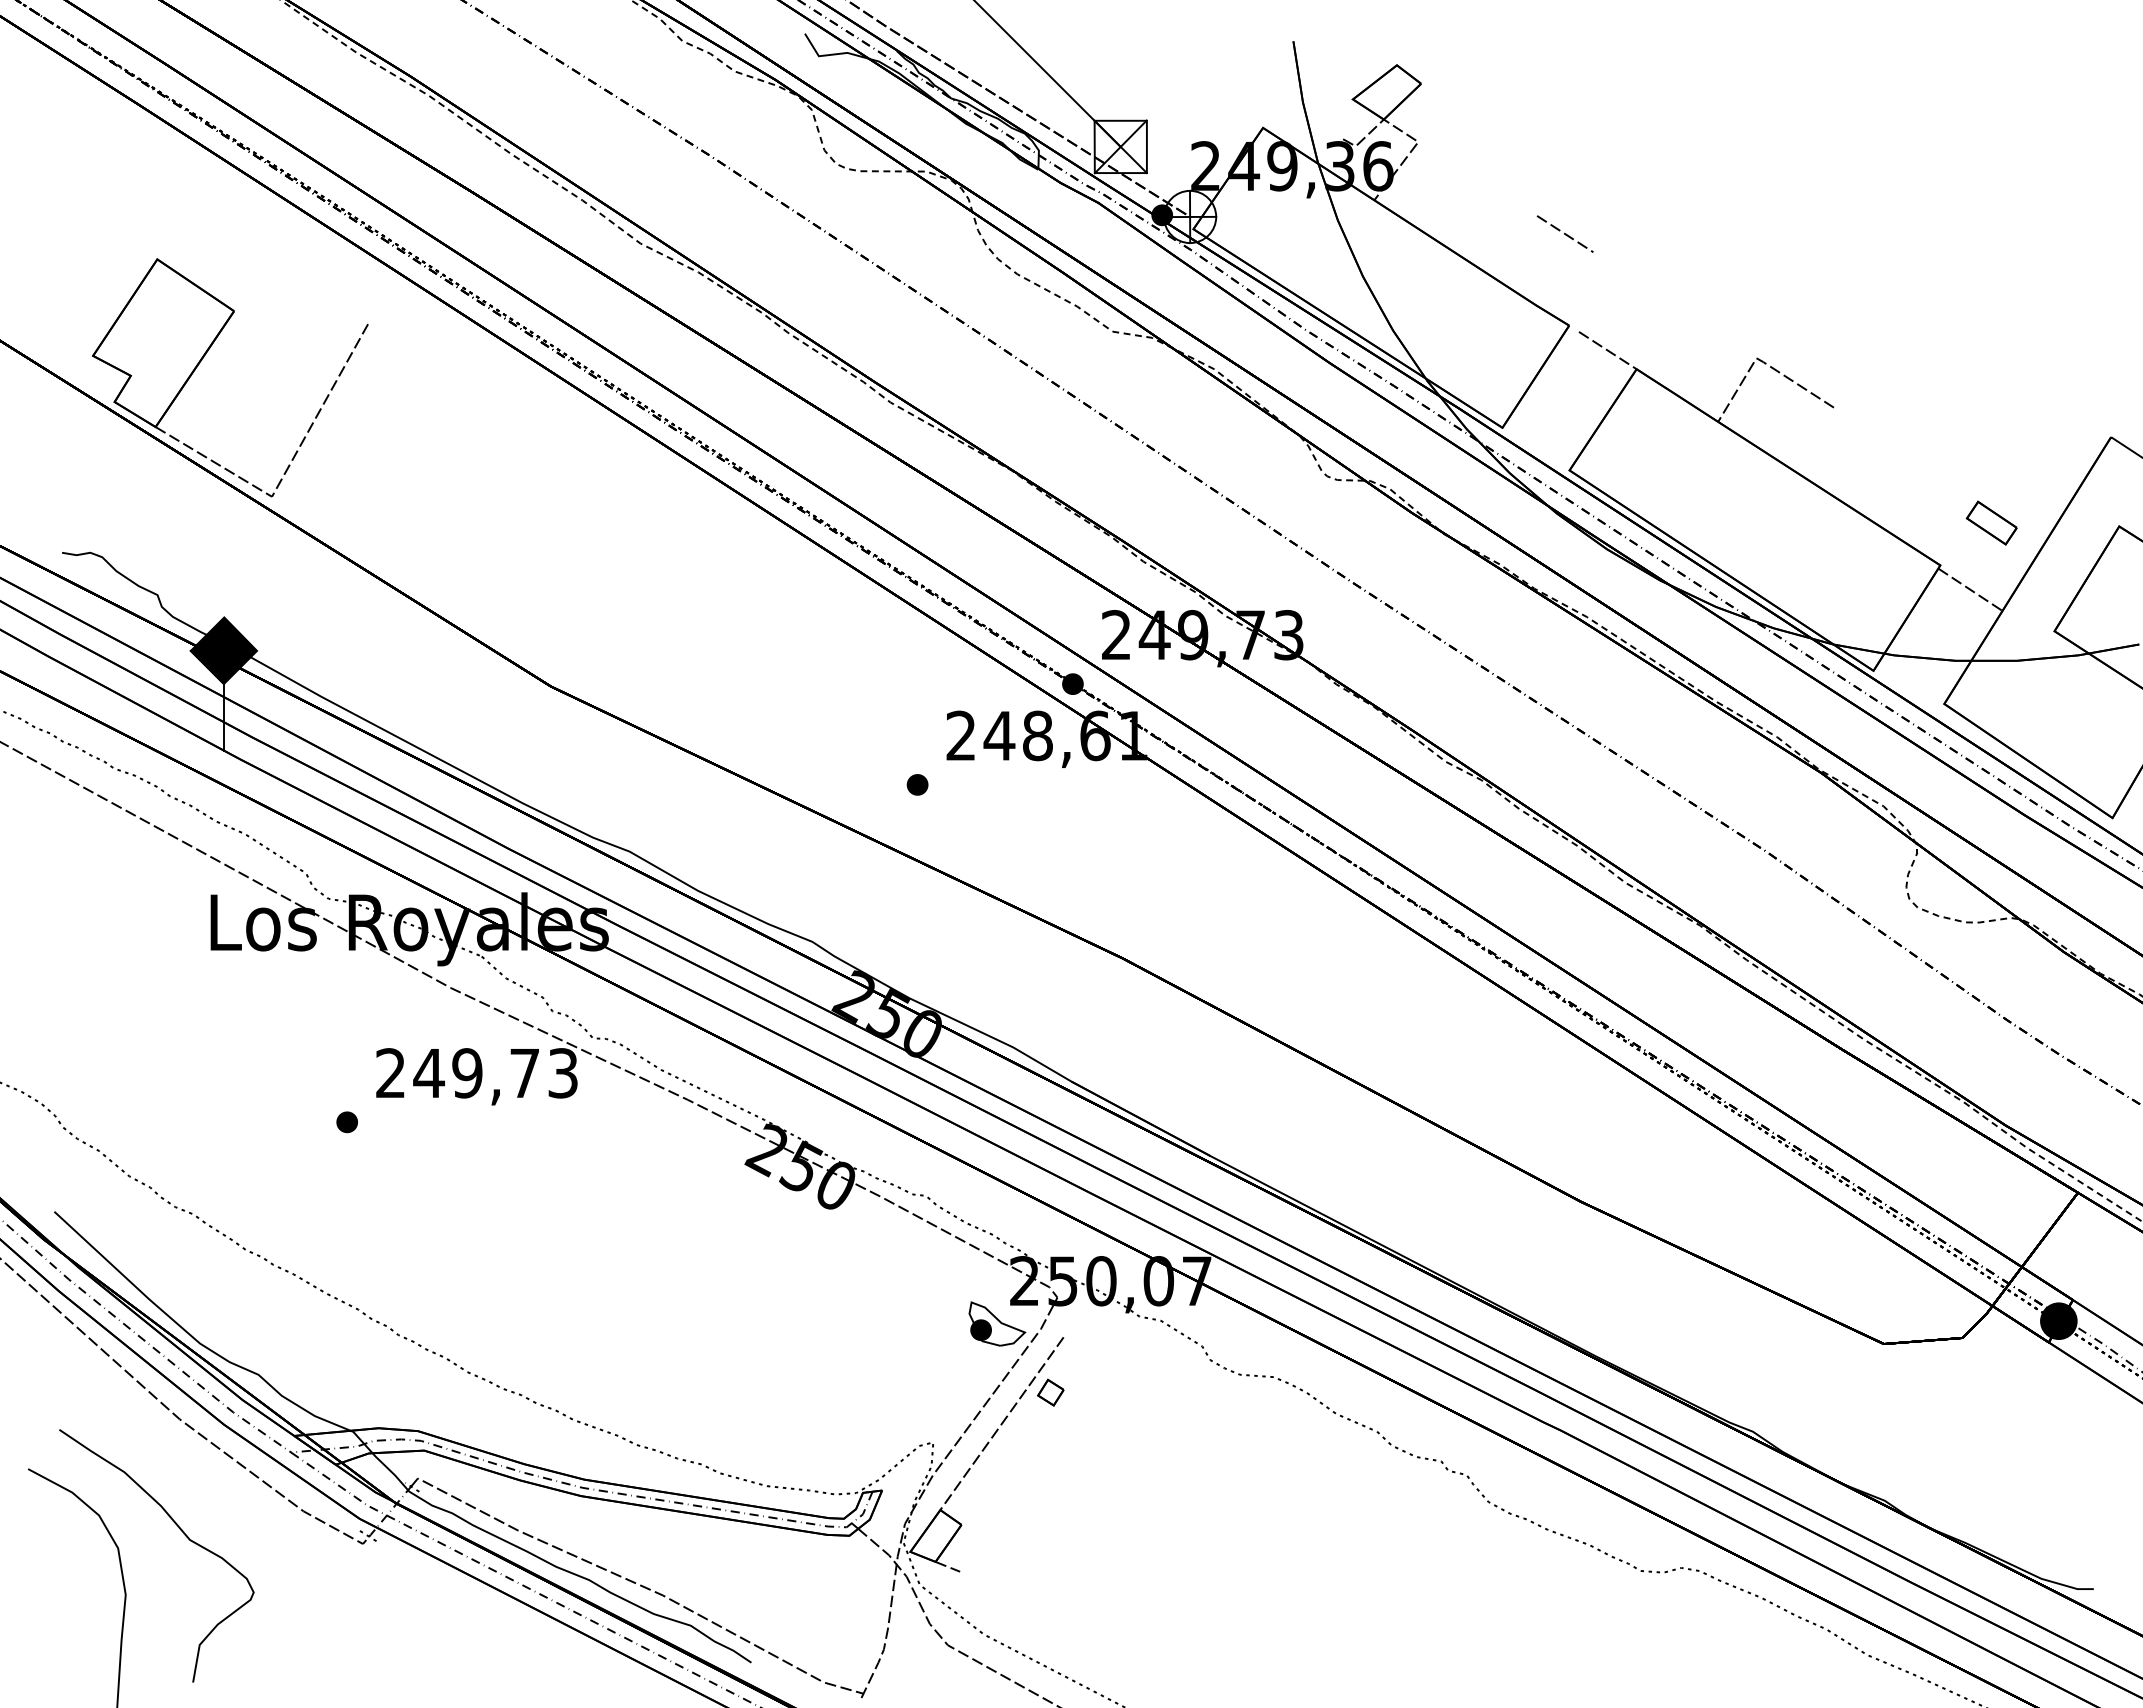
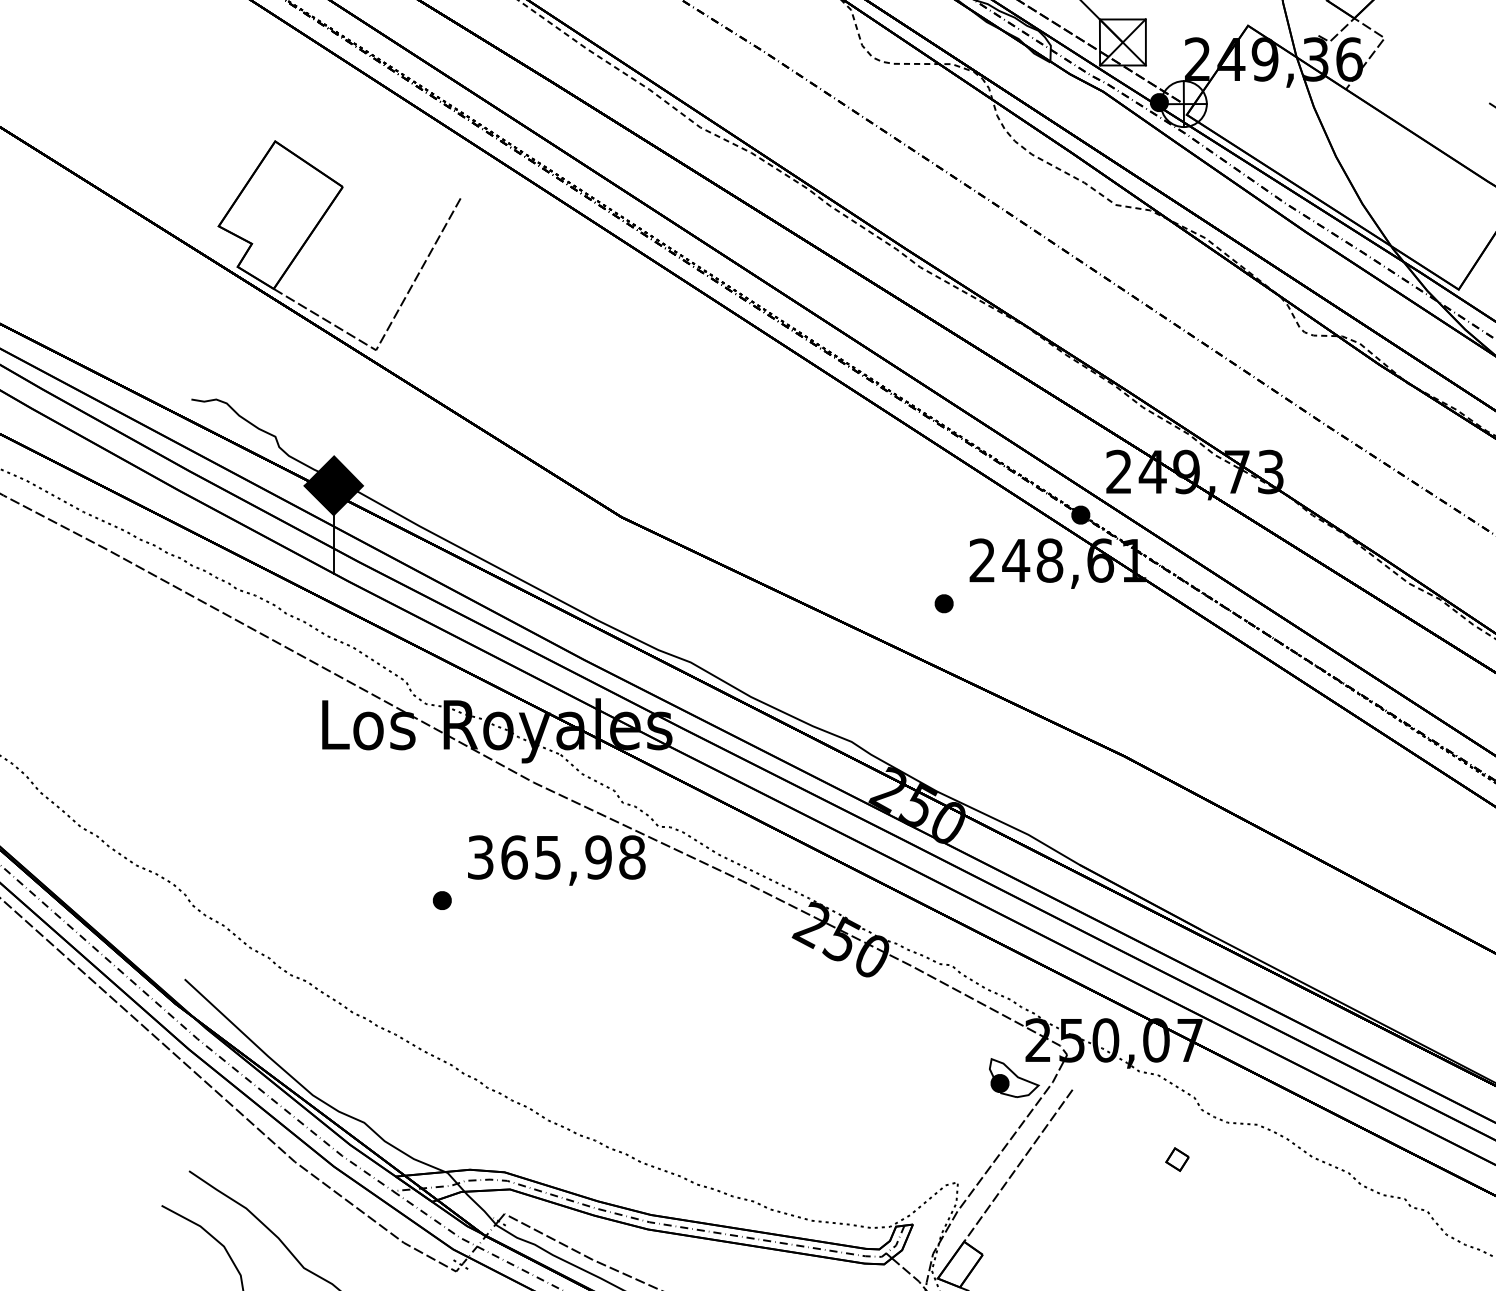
text: (477, 1073) -> (556, 857), 249,73 -> 365,98
part: (1050, 1392) -> (1177, 1159), moved

